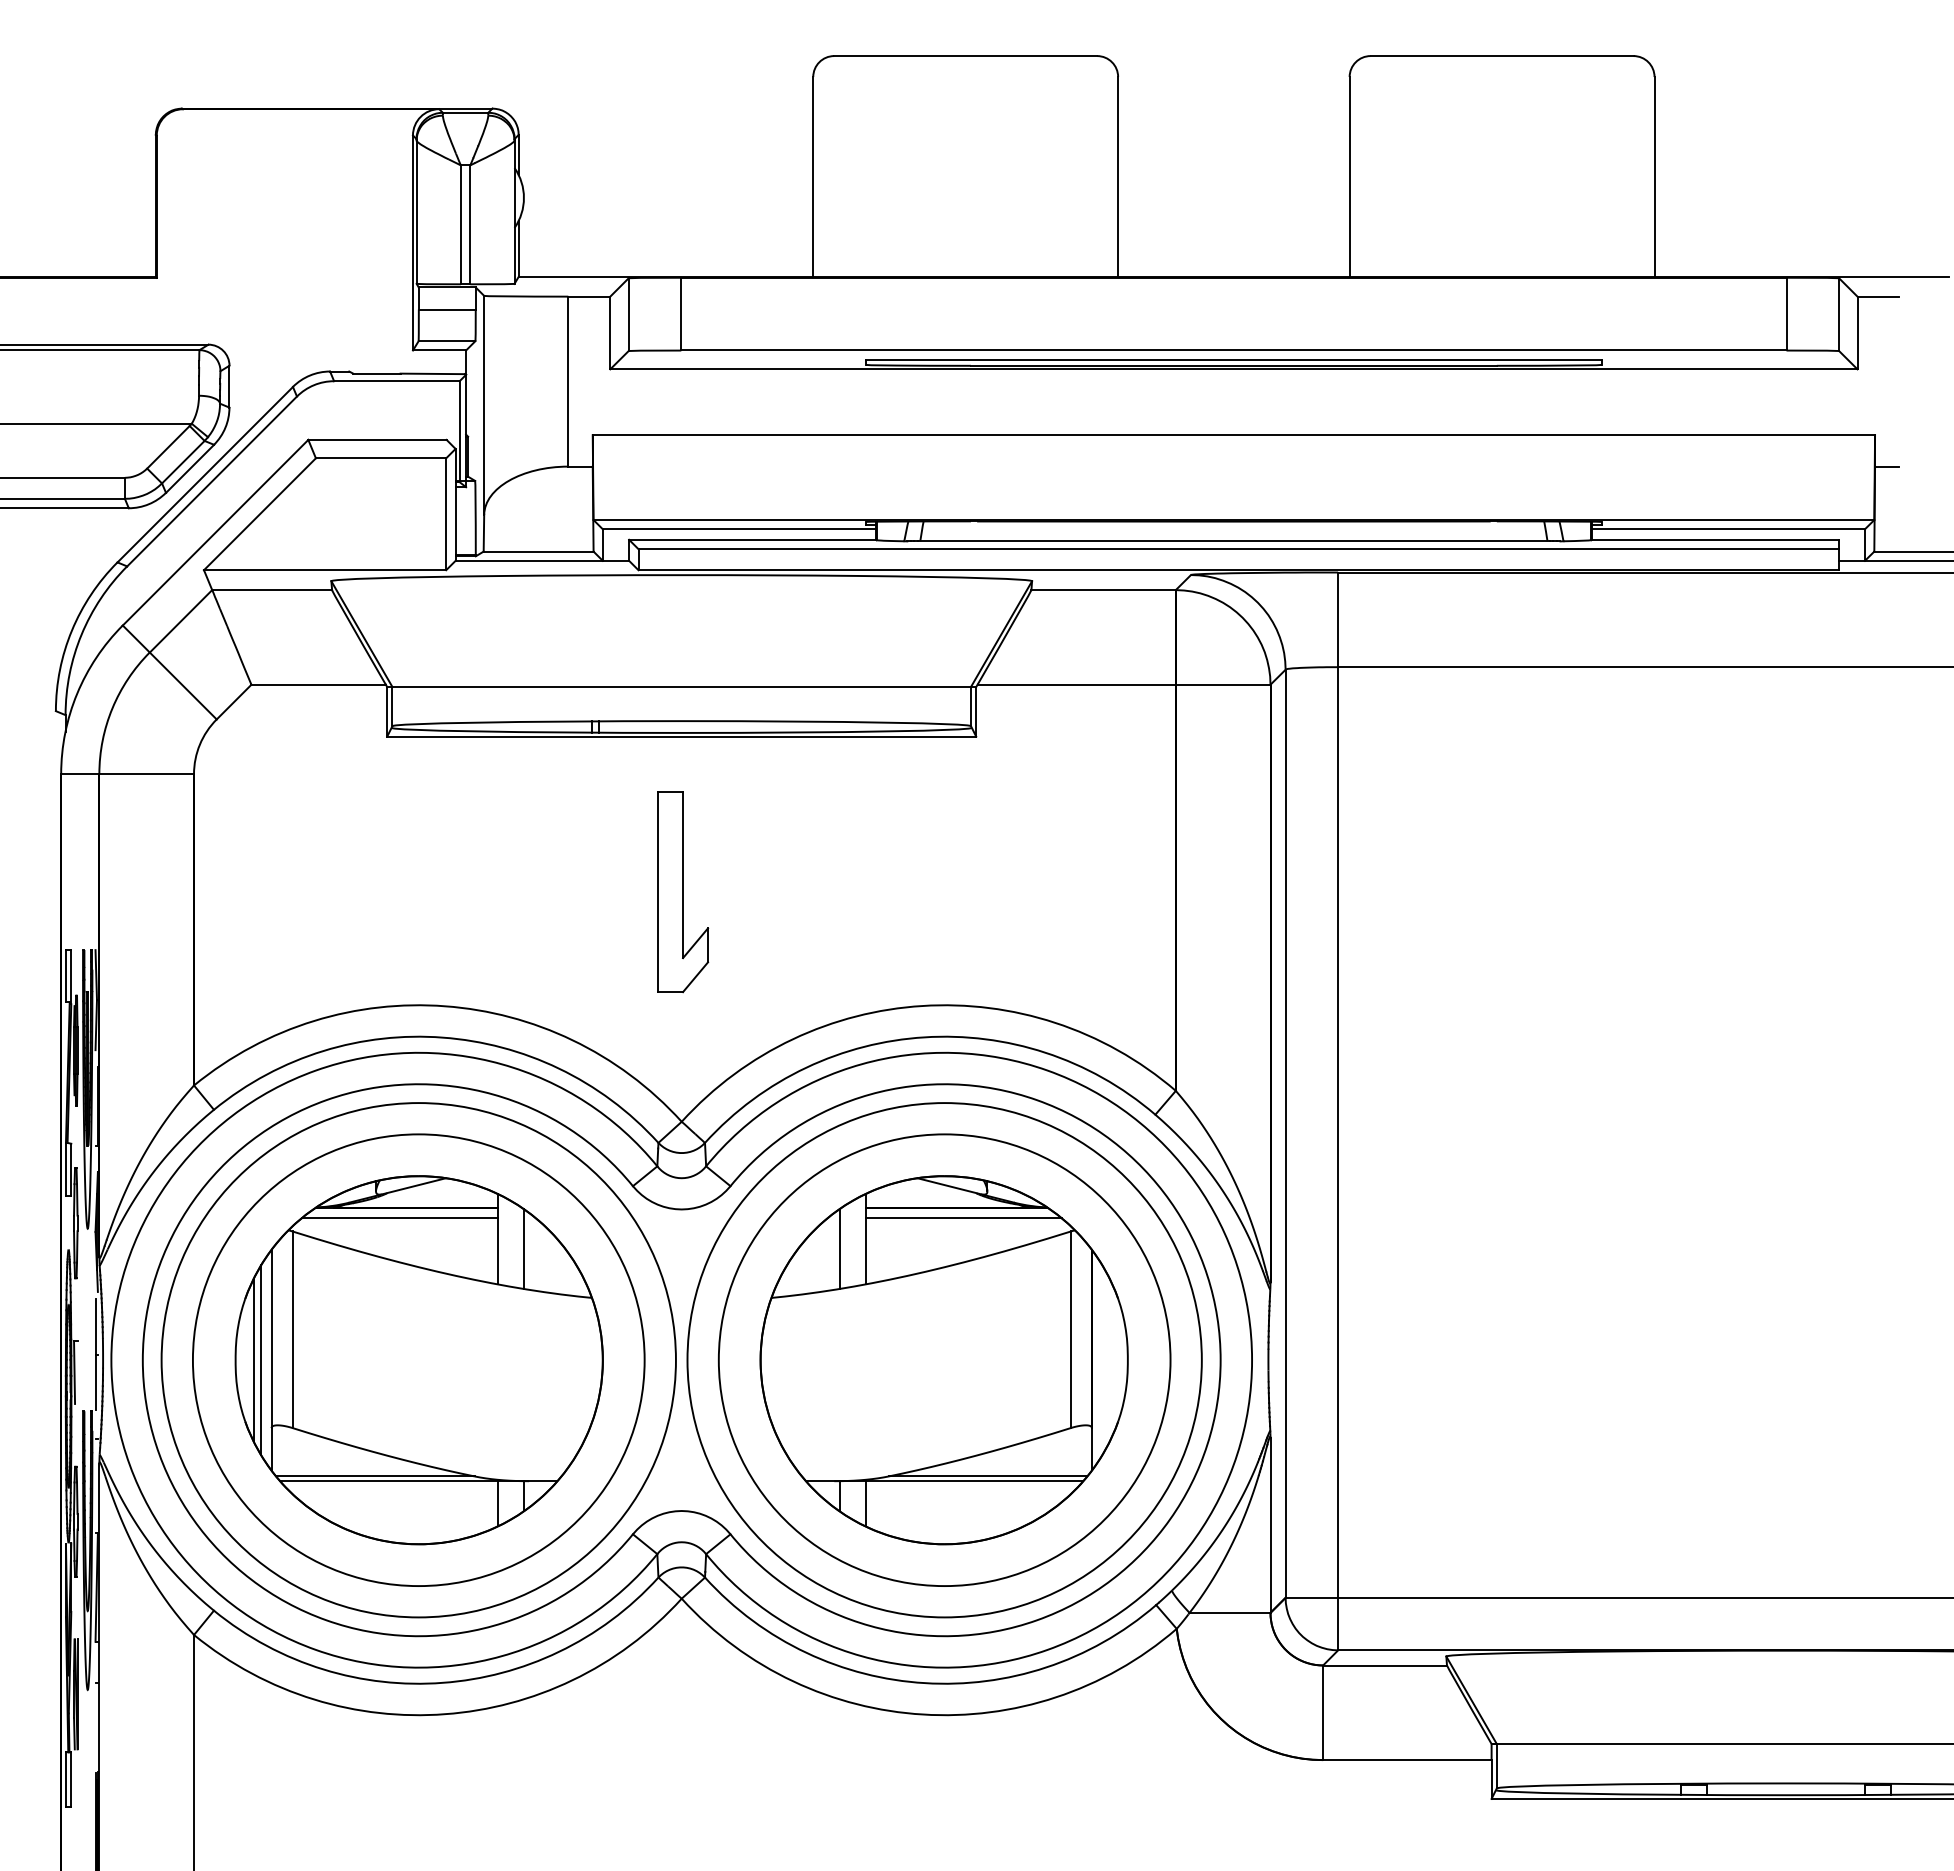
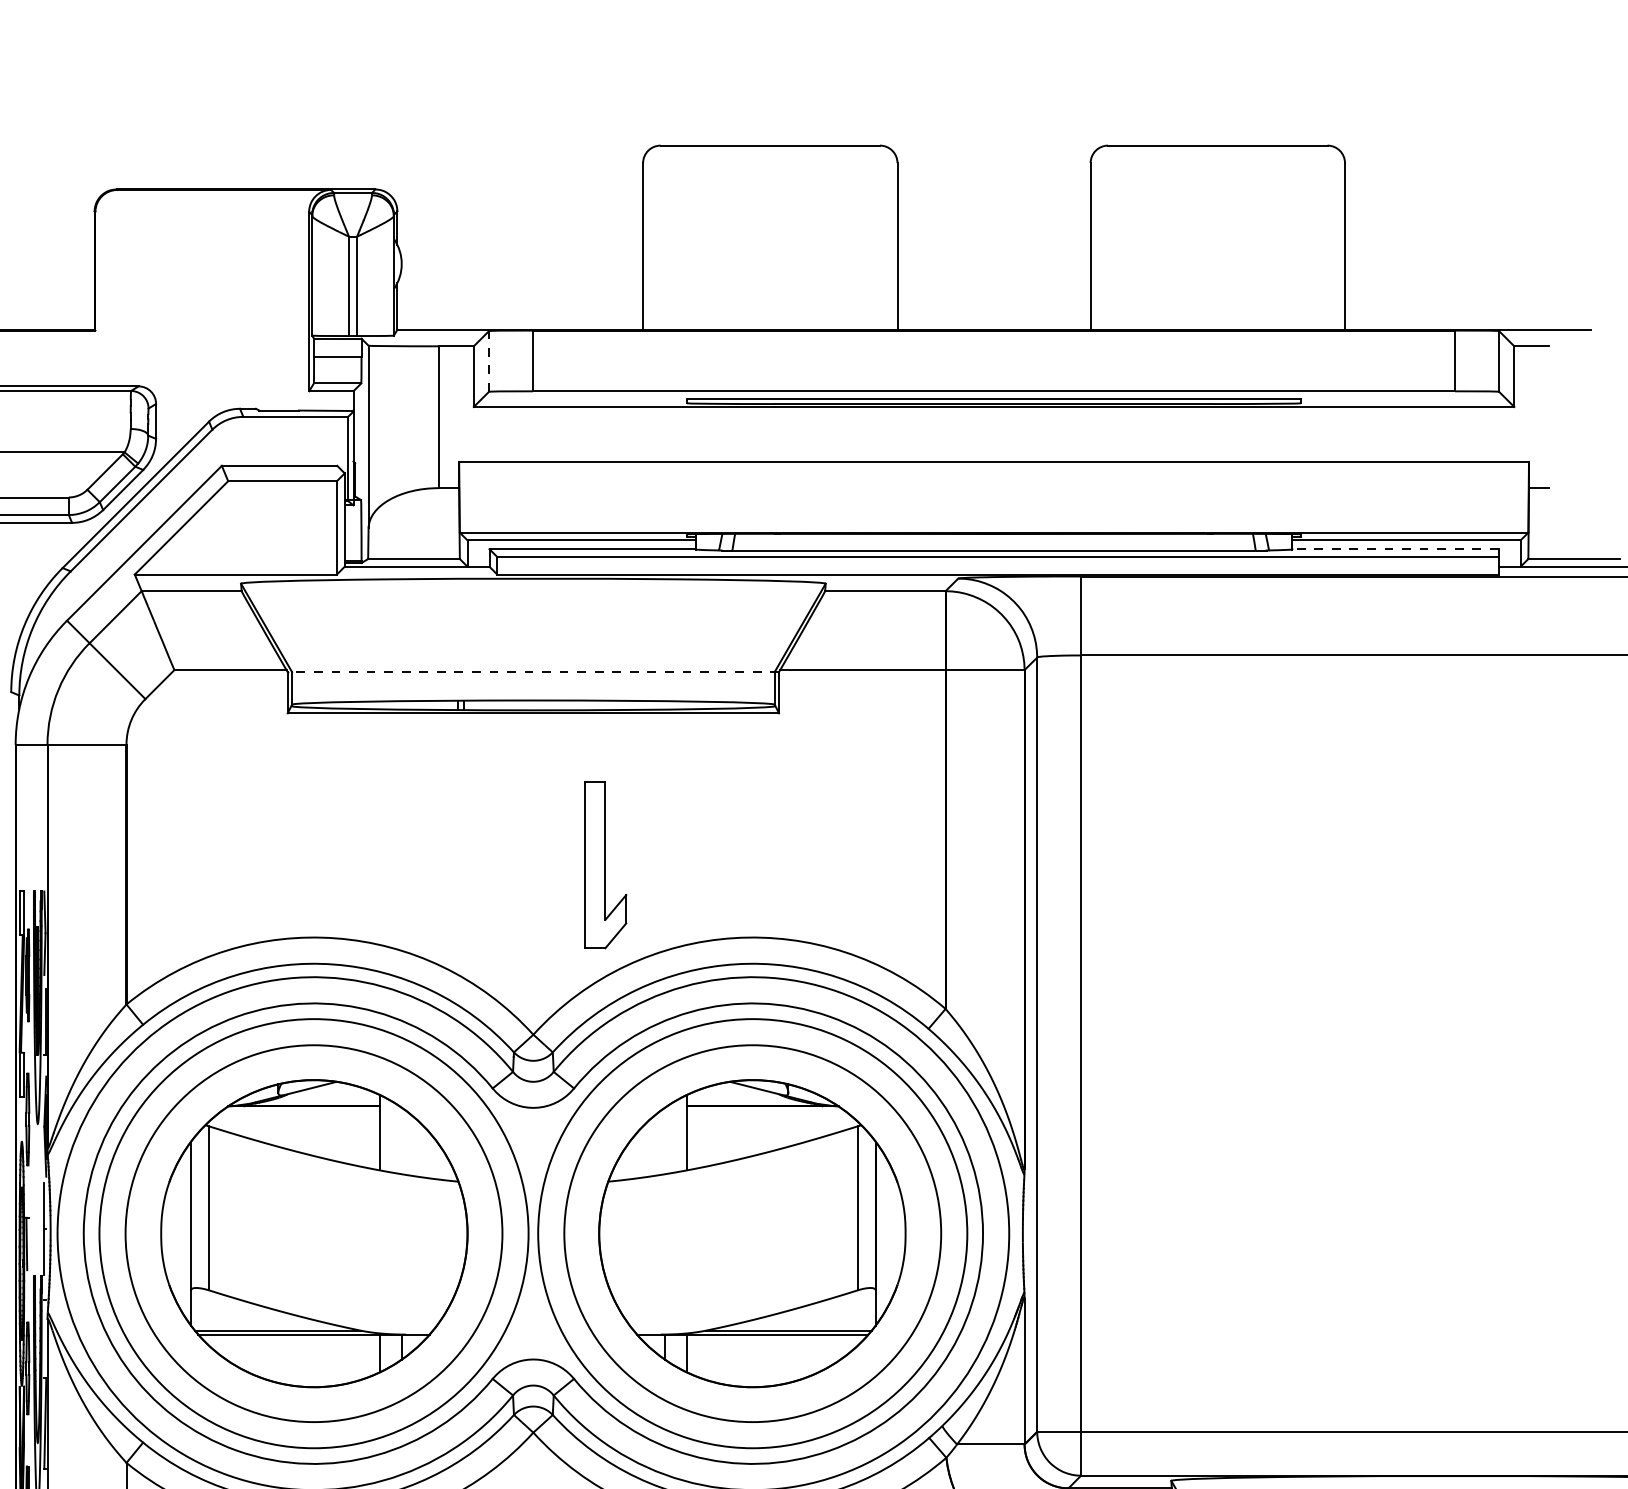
line: (628, 314) -> (488, 361), solid -> dashed
line: (1715, 539) -> (1395, 548), solid -> dashed
line: (681, 687) -> (533, 672), solid -> dashed
part: (683, 892) -> (605, 865), moved
line: (399, 1218) -> (297, 1115), removed
line: (963, 1218) -> (768, 1115), removed
line: (523, 1248) -> (401, 1140), removed
line: (839, 1248) -> (665, 1140), removed
line: (253, 1359) -> (176, 1233), removed
line: (261, 1360) -> (182, 1233), removed

